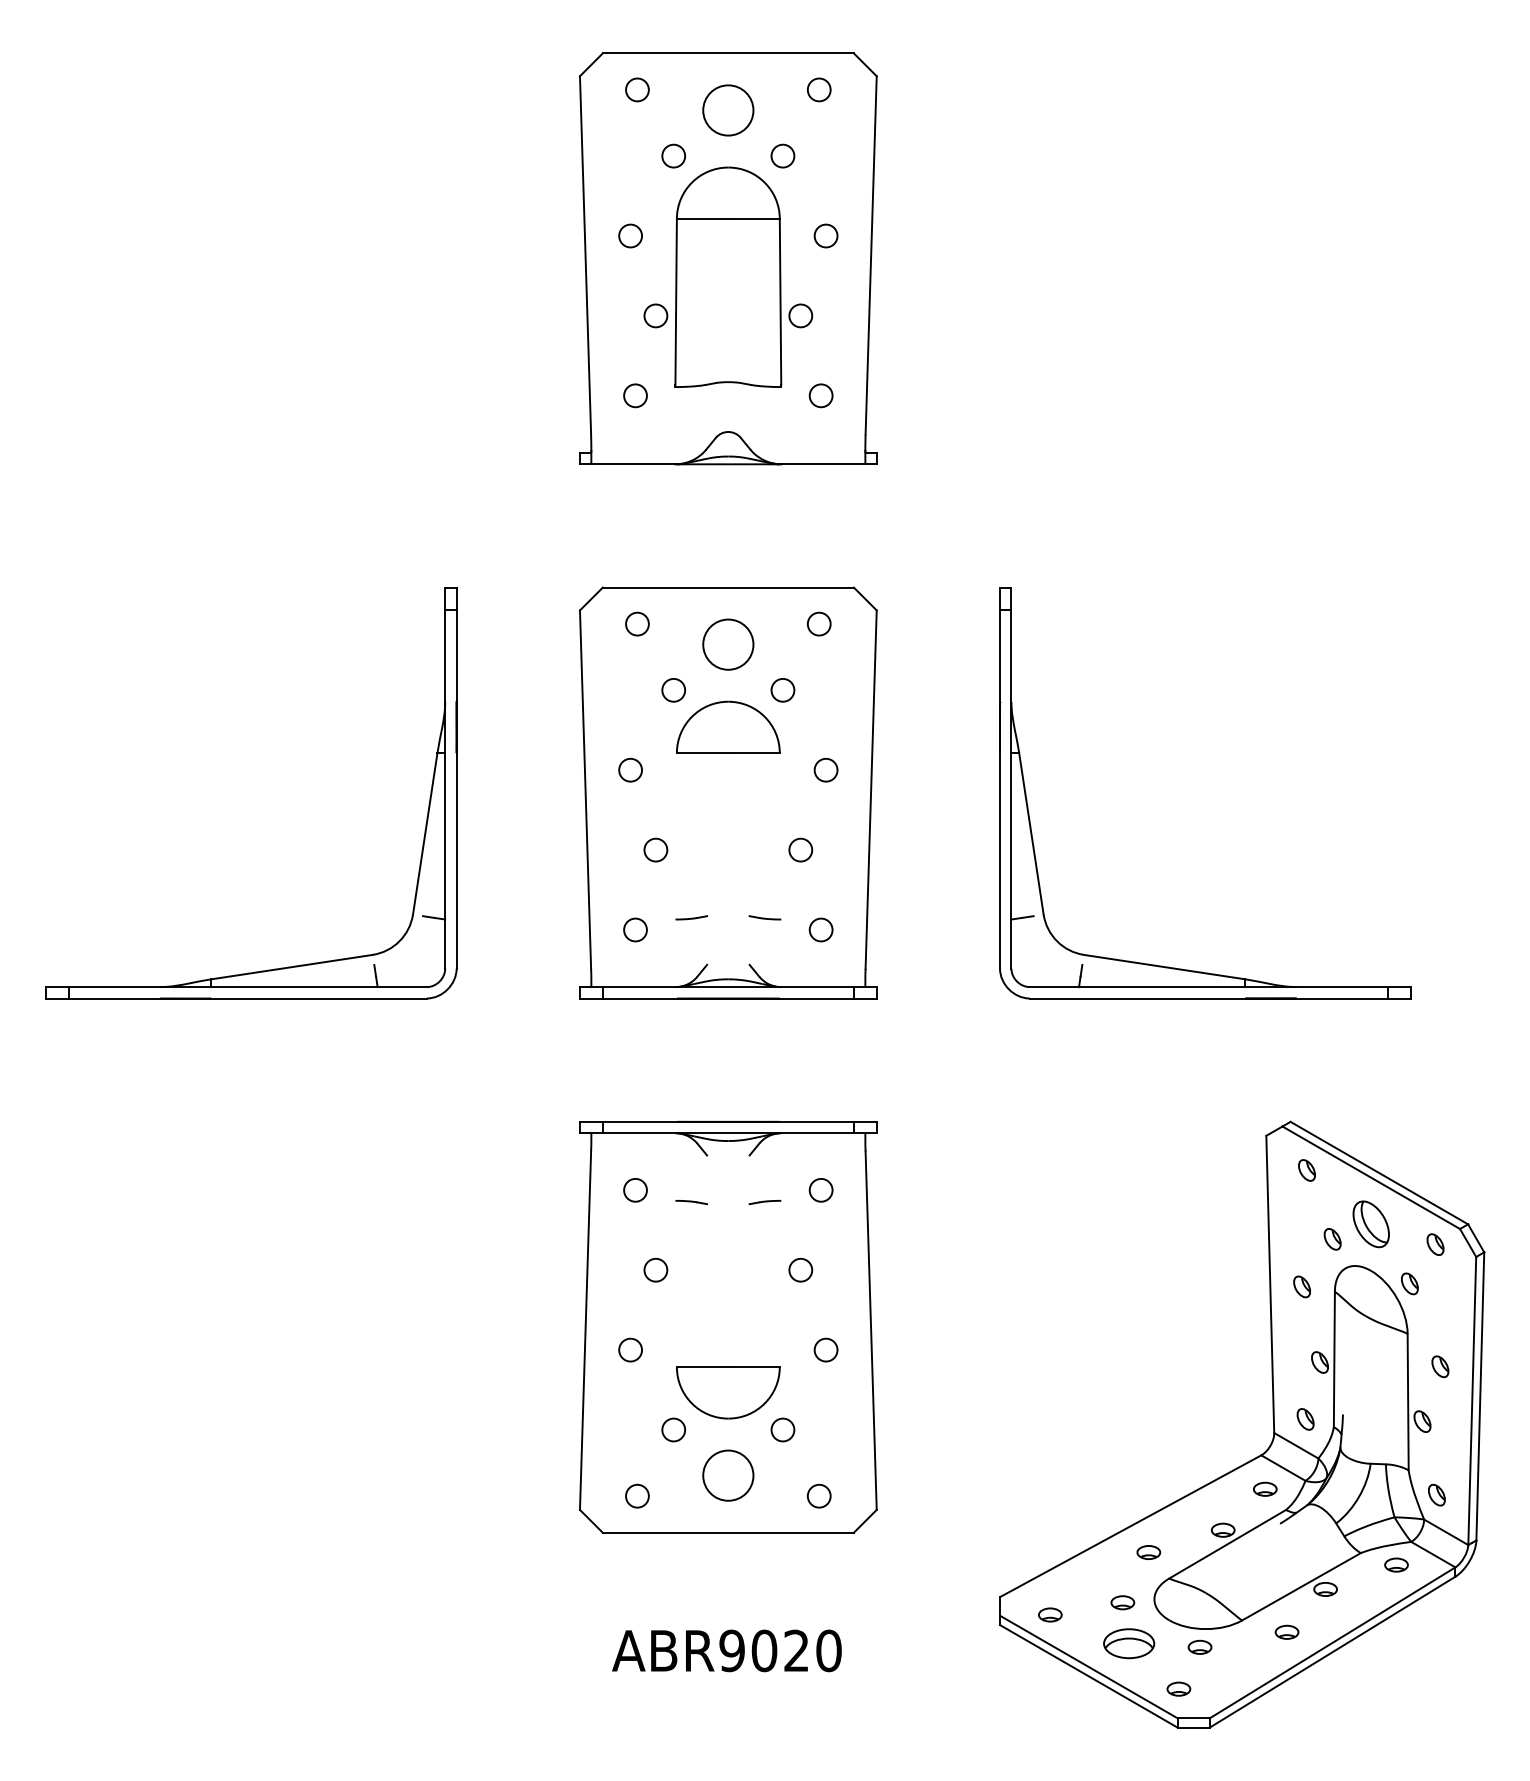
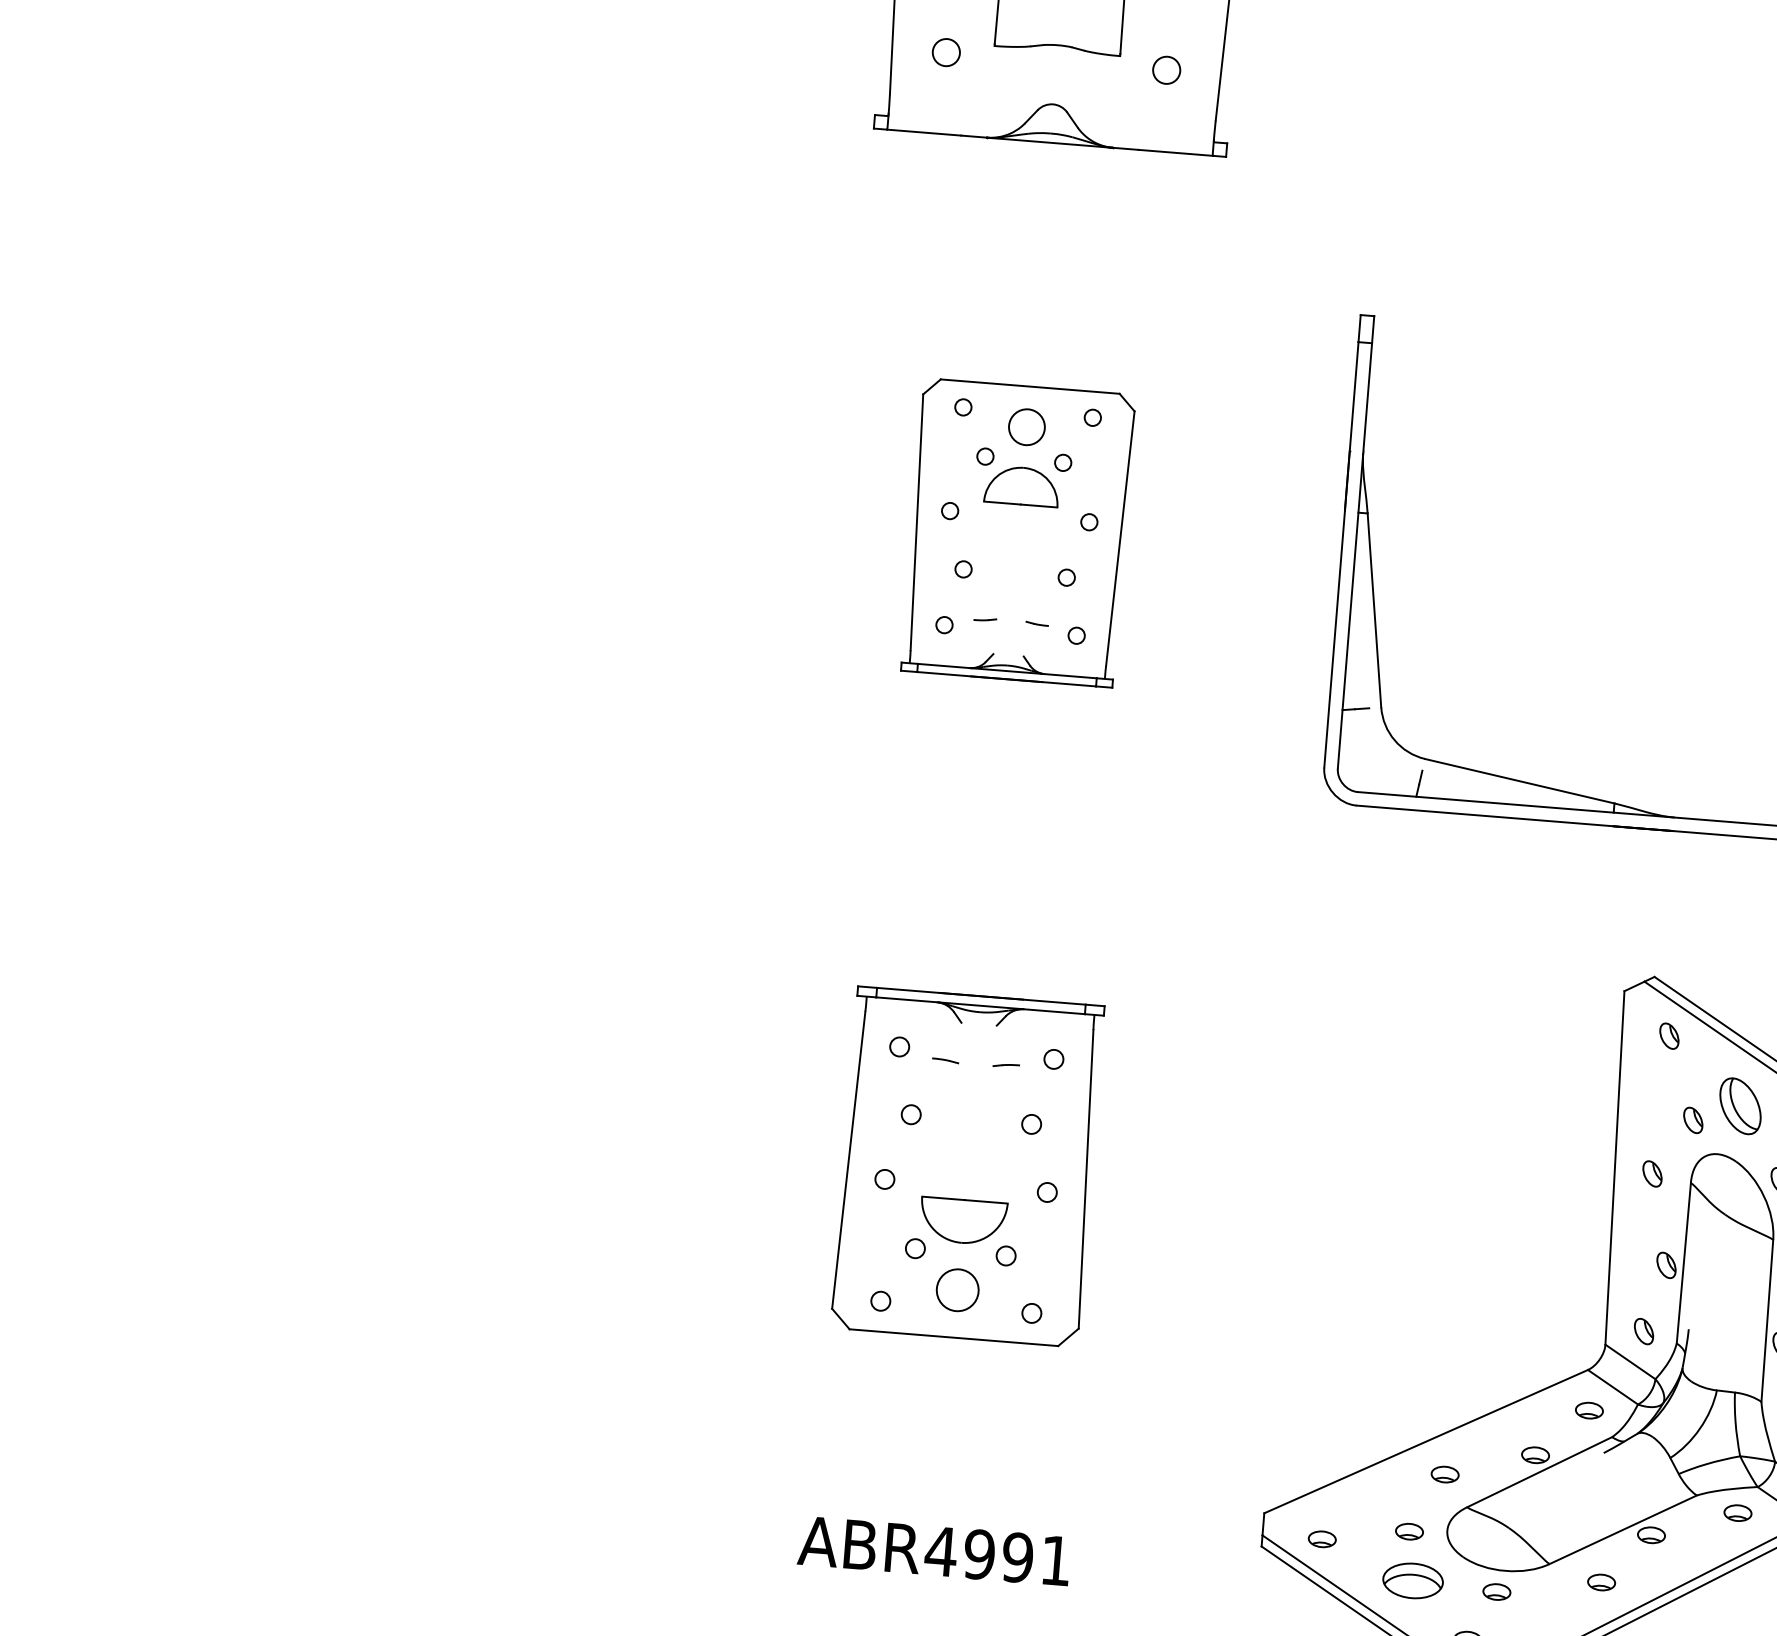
part: (727, 792) -> (1017, 532), size x0.6
part: (274, 968) -> (463, 697), removed
part: (728, 1326) -> (967, 1166), size x0.7
text: (779, 1650) -> (997, 1555), ABR9020 -> ABR4991

